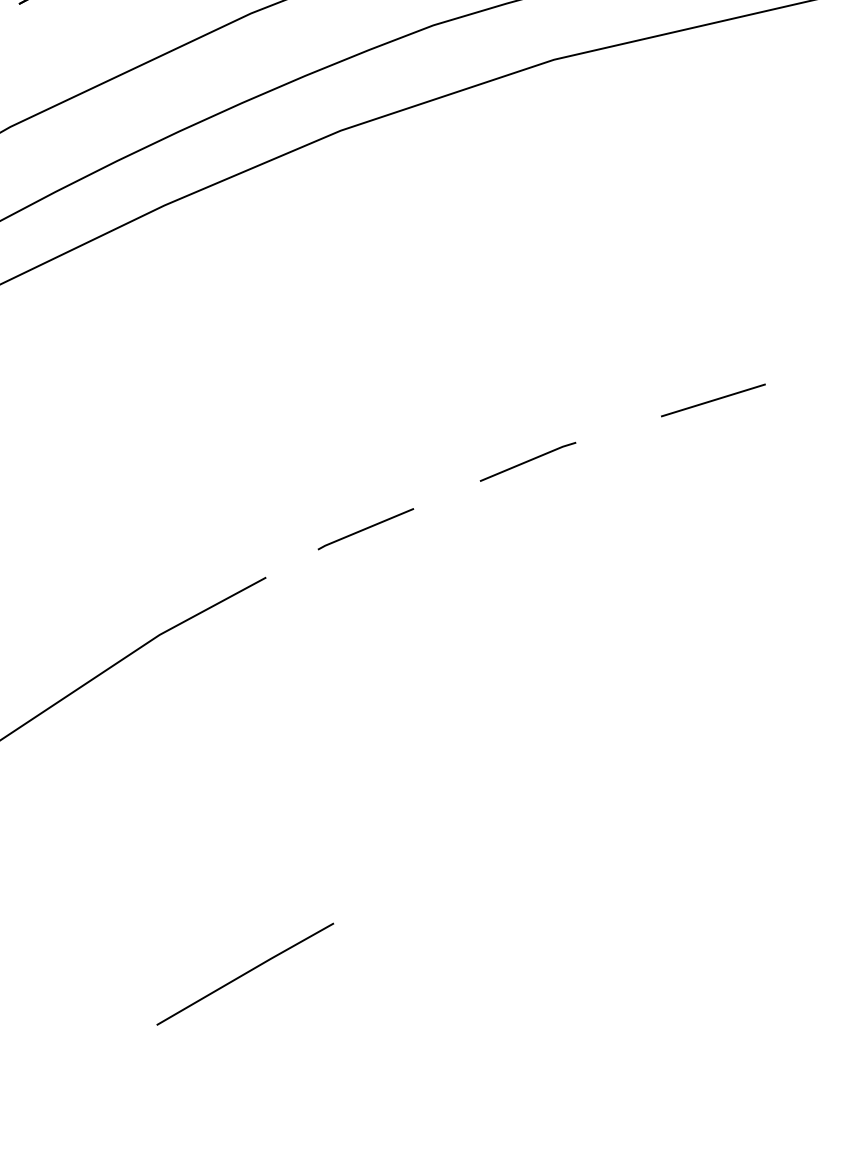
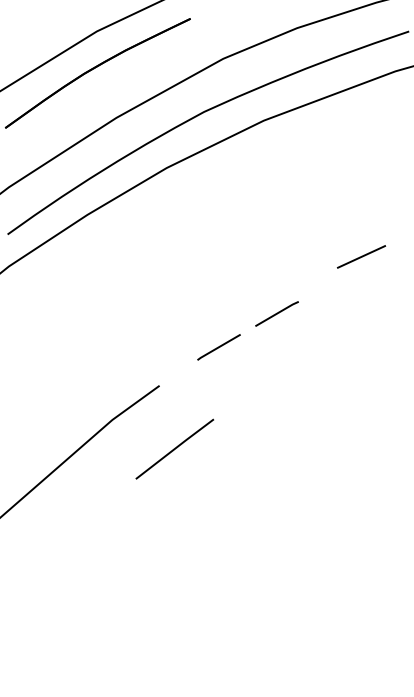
line: (713, 399) -> (361, 256), moved
line: (364, 529) -> (218, 347), moved
line: (244, 972) -> (174, 448), moved

